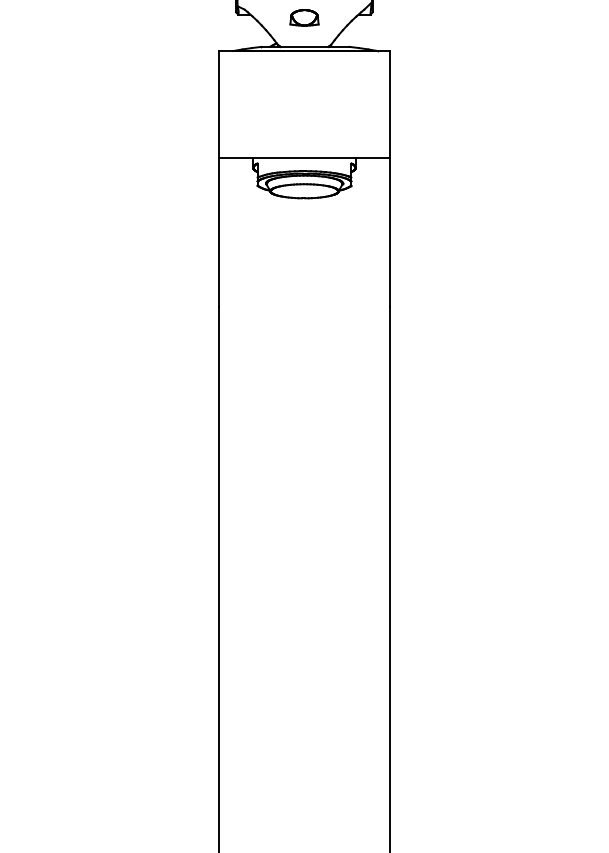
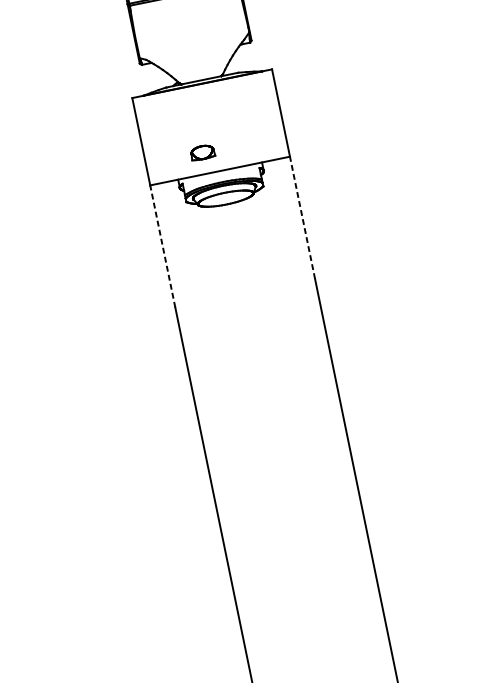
part: (304, 17) -> (202, 152), moved
line: (219, 232) -> (163, 246), solid -> dashed
line: (389, 232) -> (302, 218), solid -> dashed

